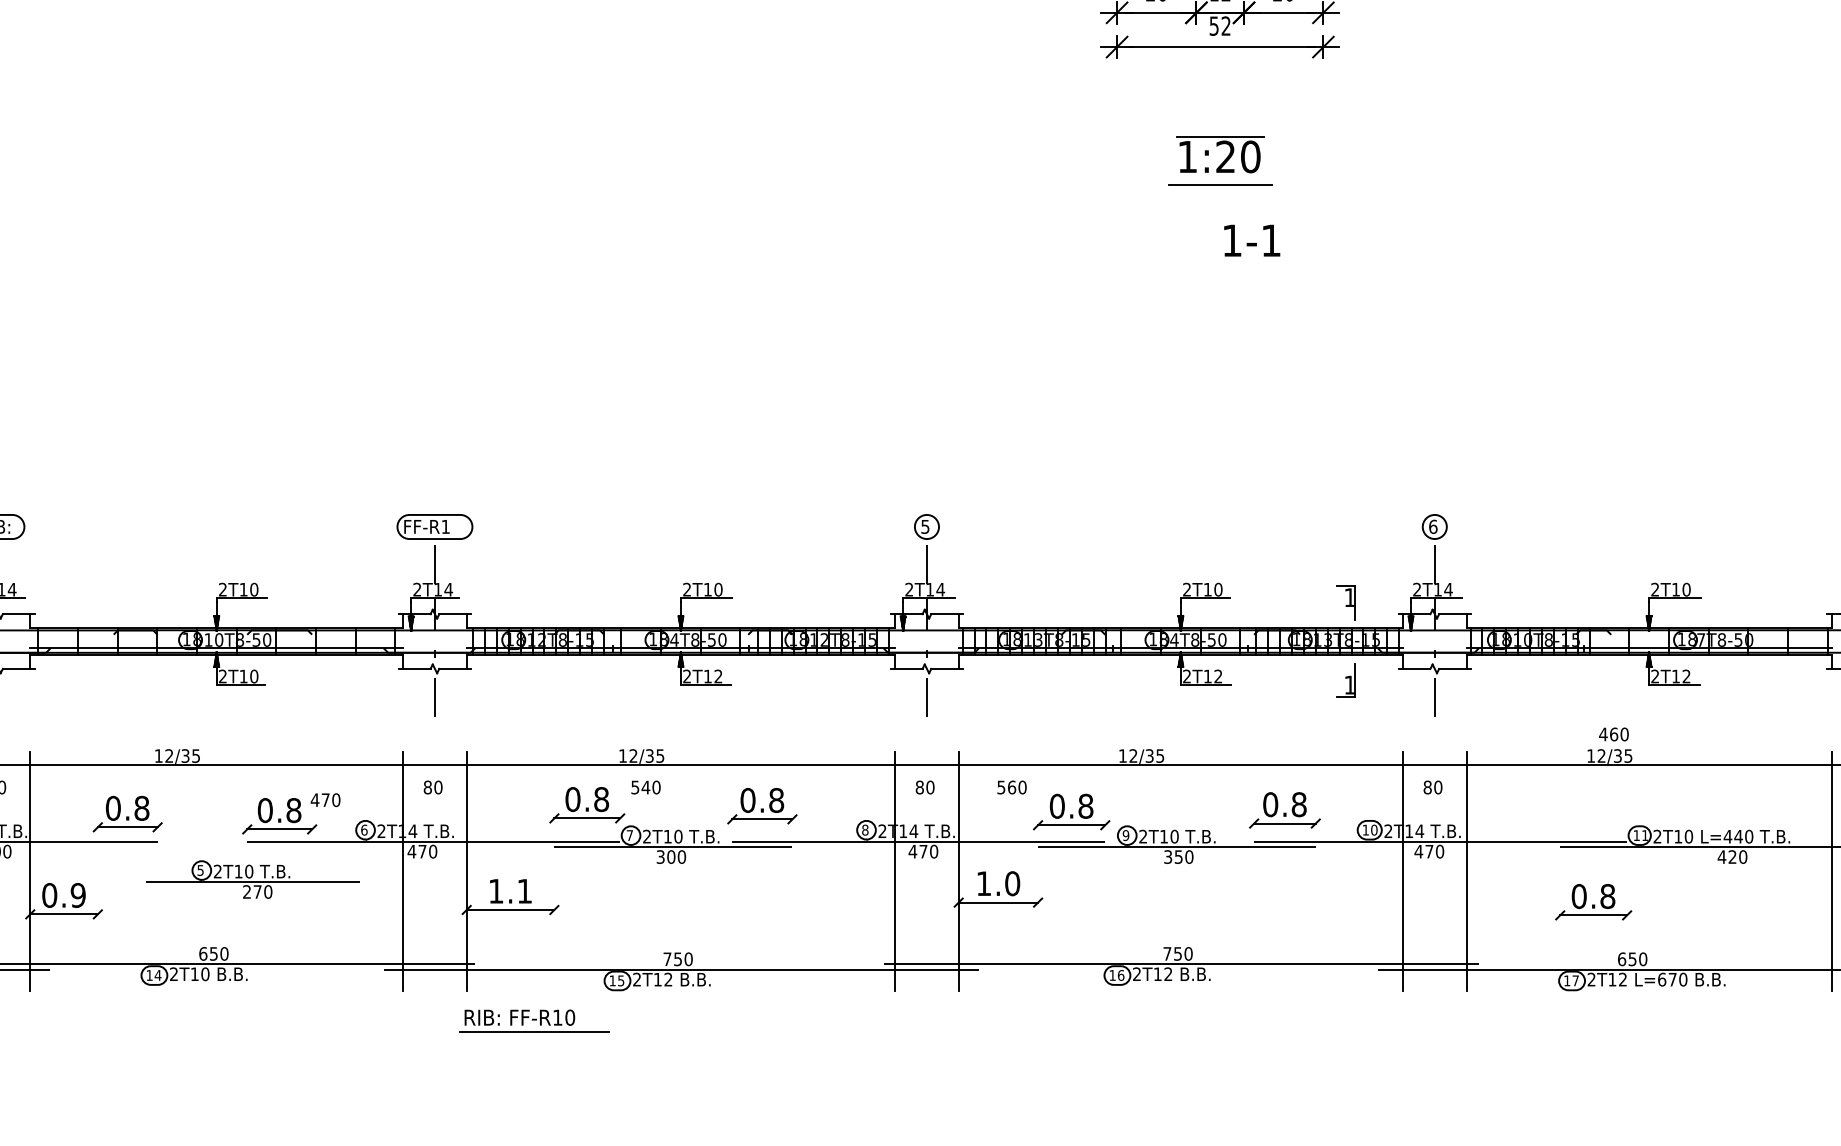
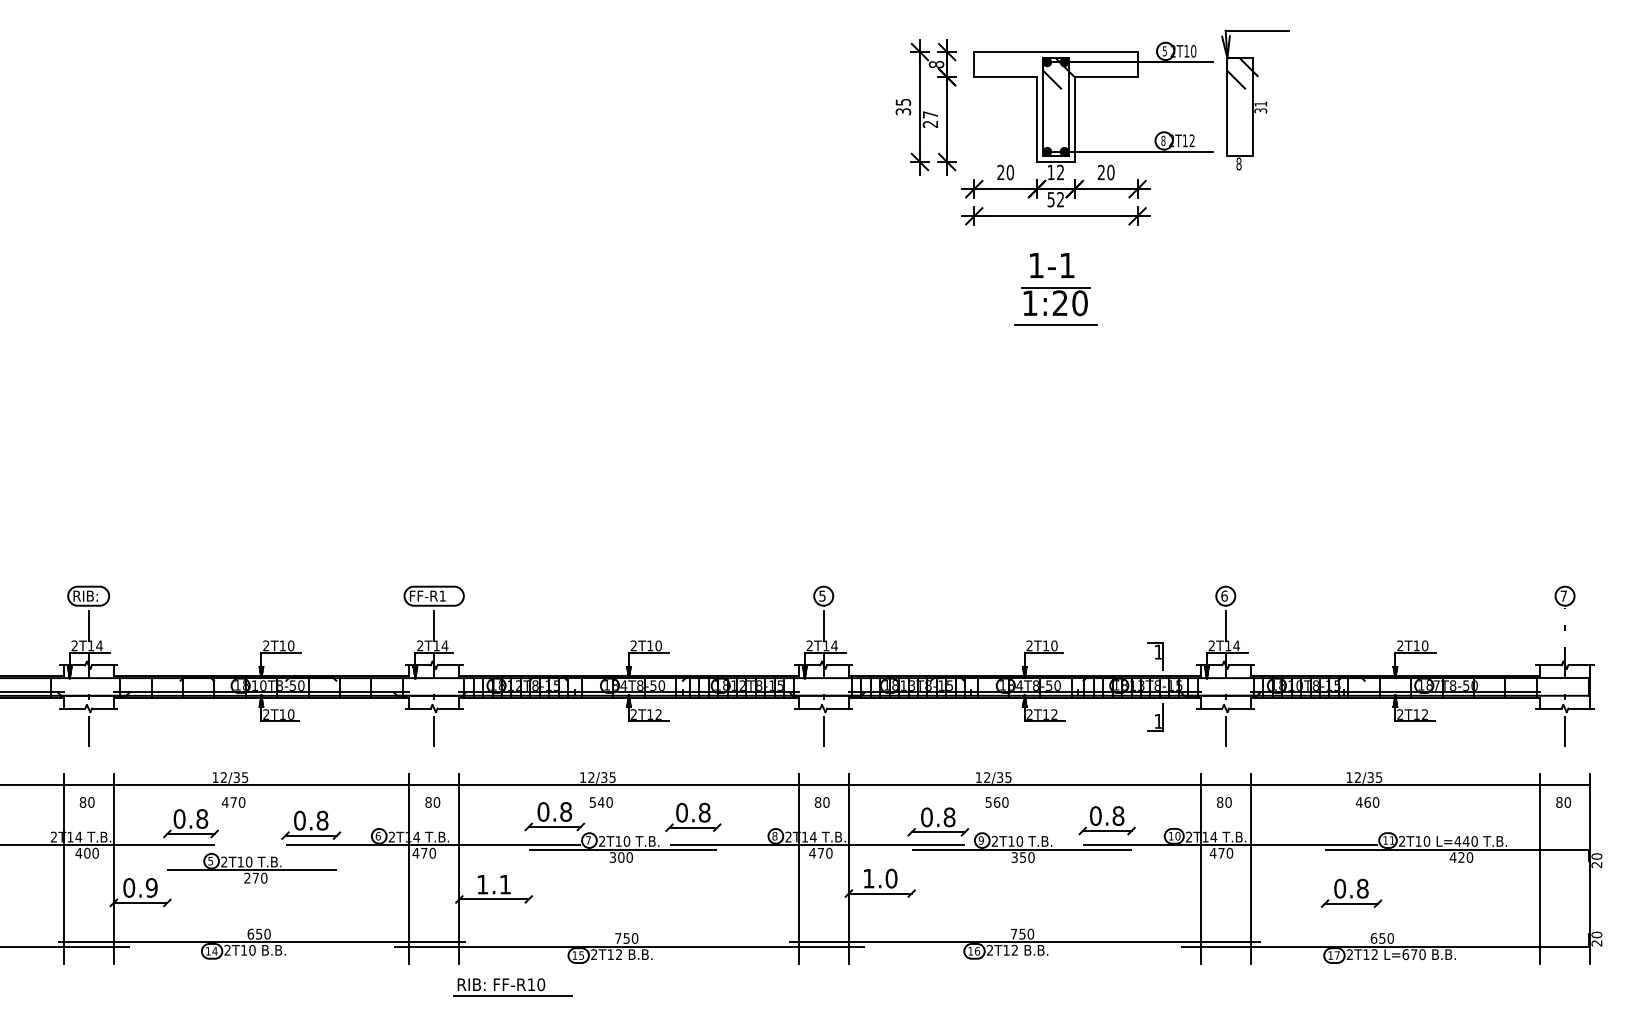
text: (1252, 240) -> (1052, 265), moved
text: (1613, 734) -> (1367, 802), moved
text: (1011, 787) -> (996, 802), moved
text: (325, 800) -> (233, 802), moved
part: (252, 879) -> (251, 868), moved

